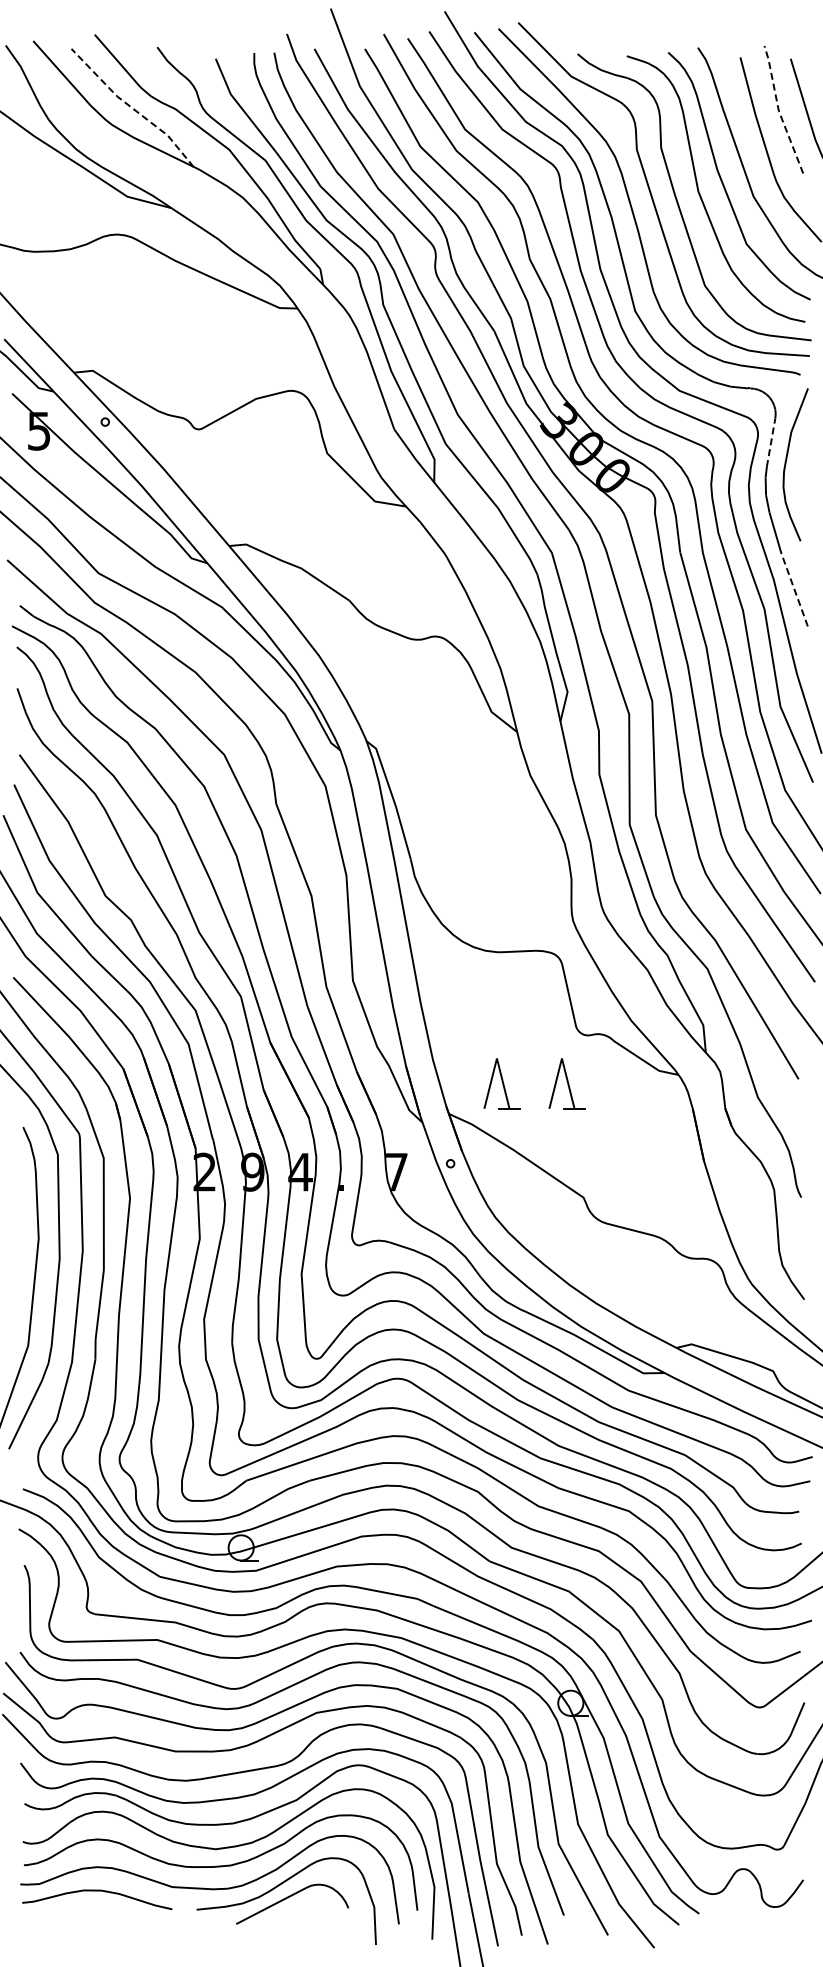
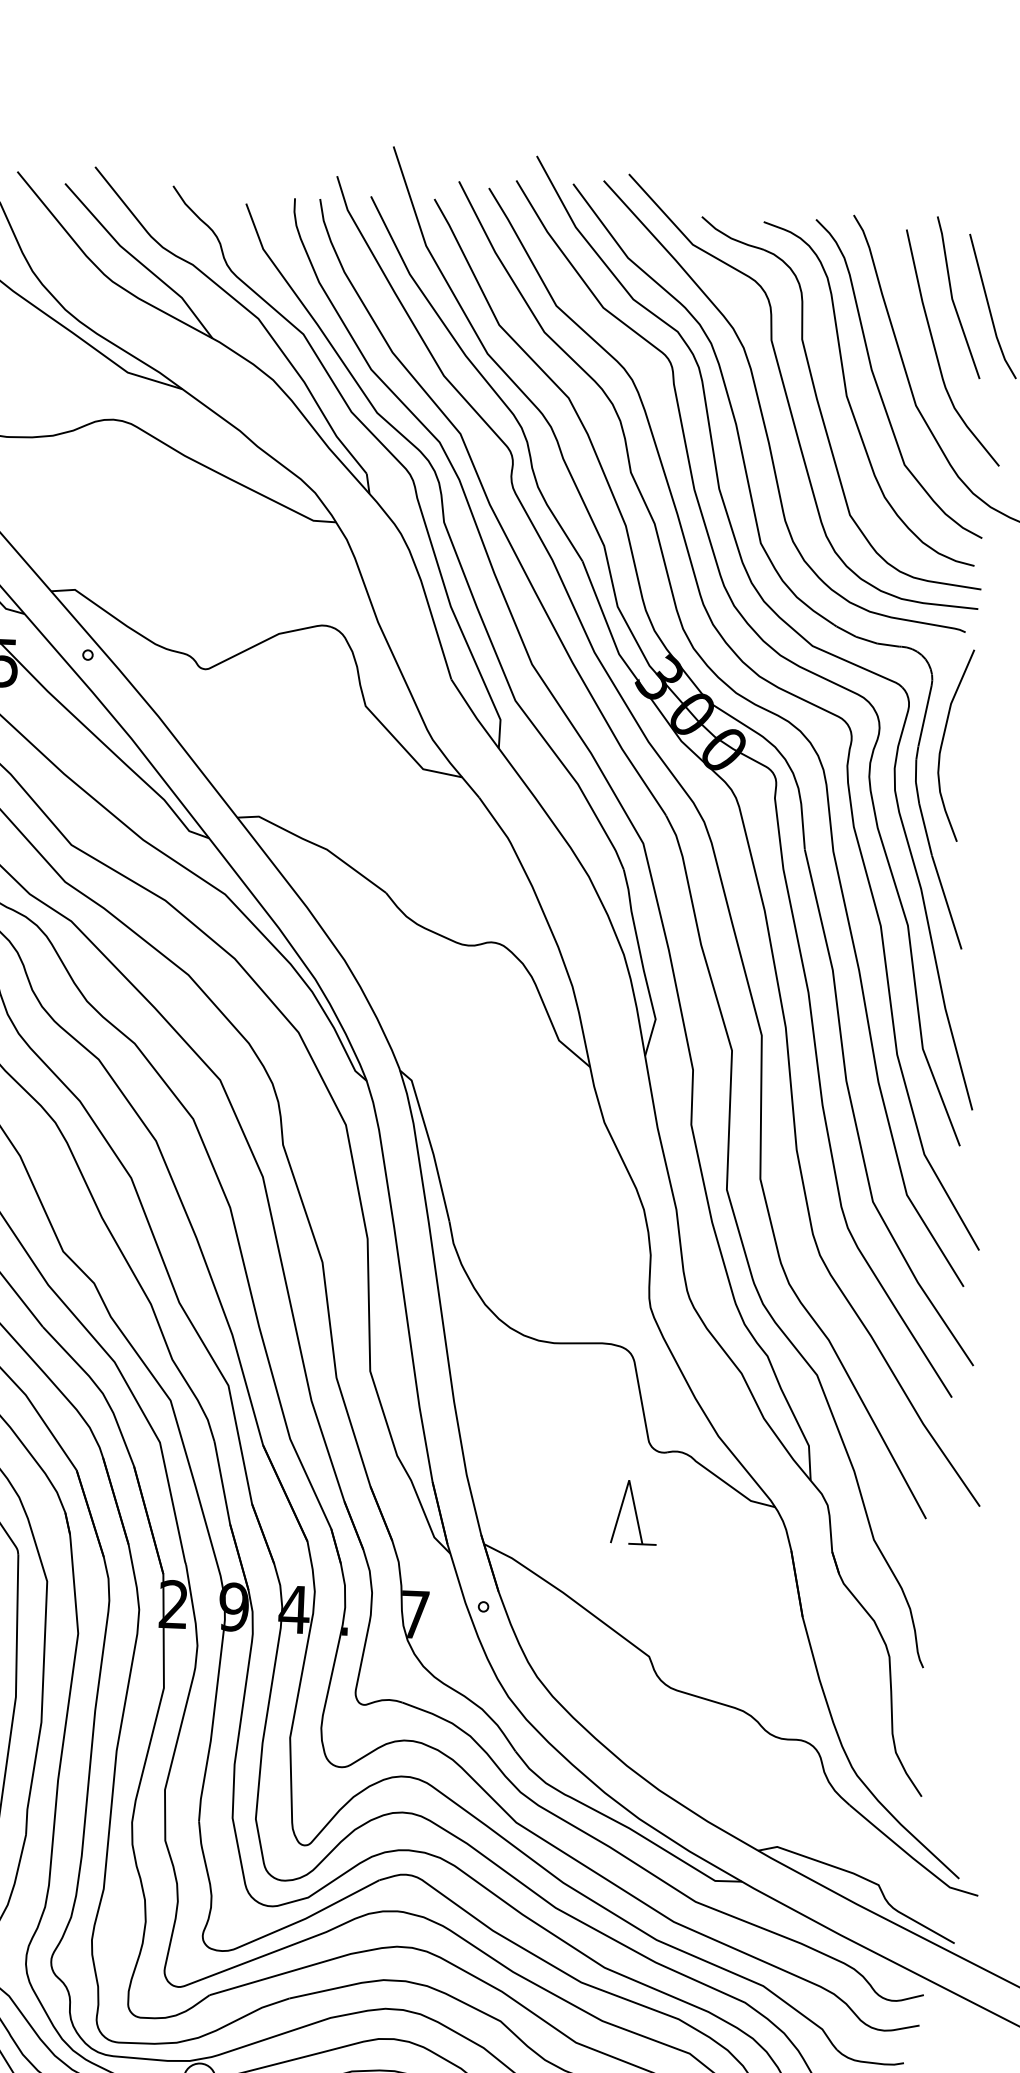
line: (132, 108) -> (138, 261), dashed -> solid
line: (778, 111) -> (951, 299), dashed -> solid
line: (771, 442) -> (925, 715), dashed -> solid
line: (794, 589) -> (946, 902), dashed -> solid
part: (501, 1083) -> (551, 1508), removed

